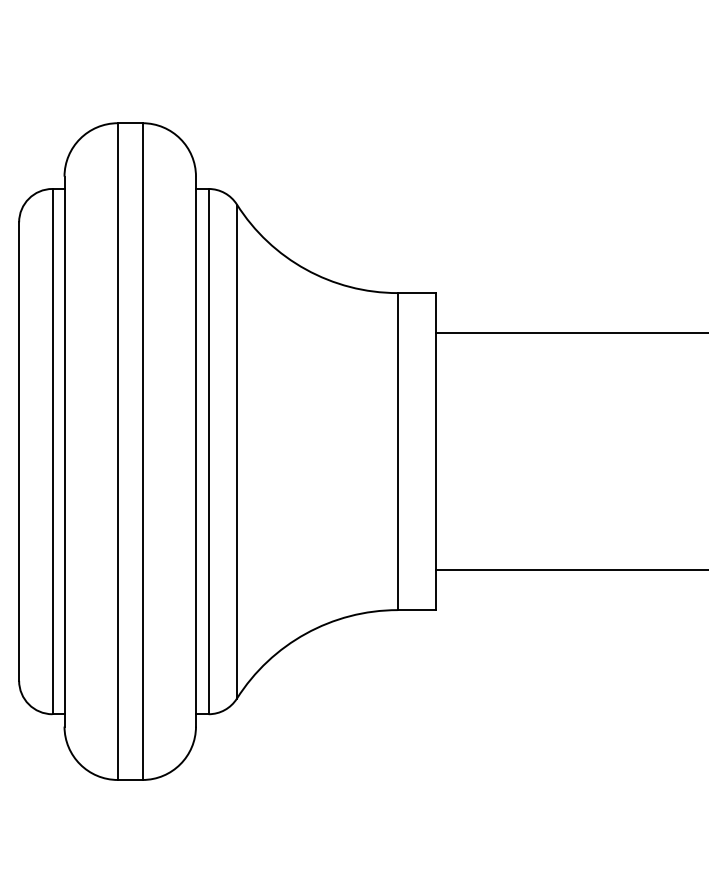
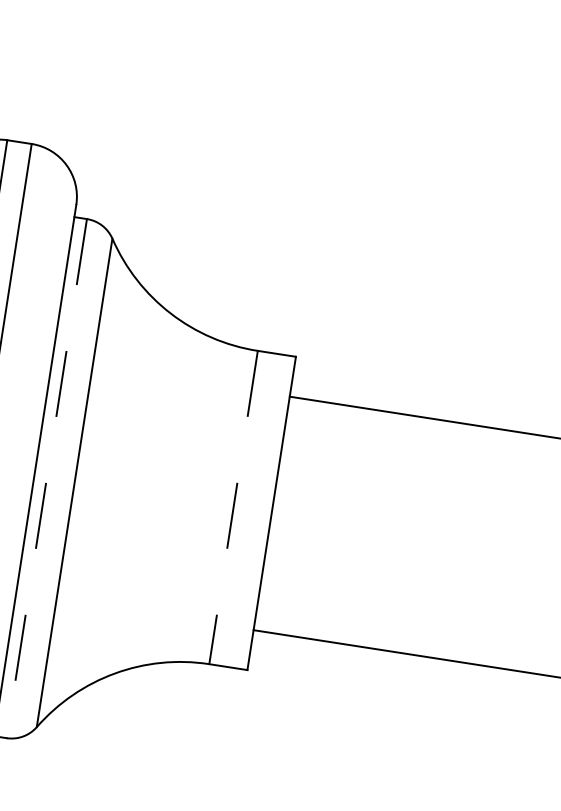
line: (208, 451) -> (46, 478), solid -> dashed
line: (397, 451) -> (233, 507), solid -> dashed

